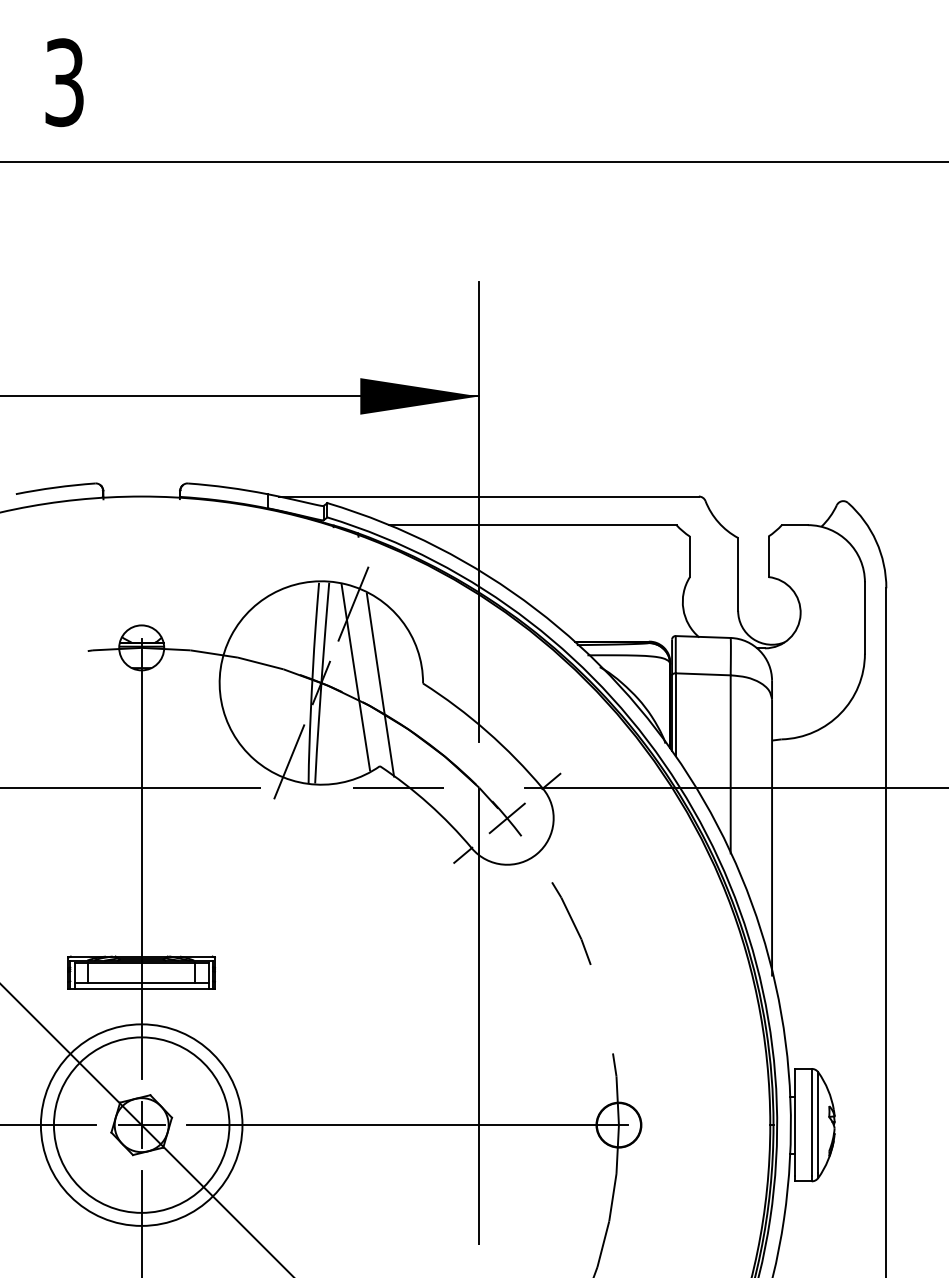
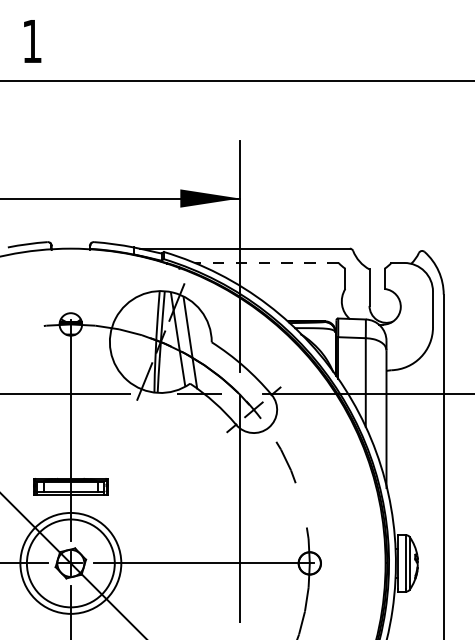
text: (63, 82) -> (31, 41), 3 -> 1
line: (532, 524) -> (266, 262), solid -> dashed

